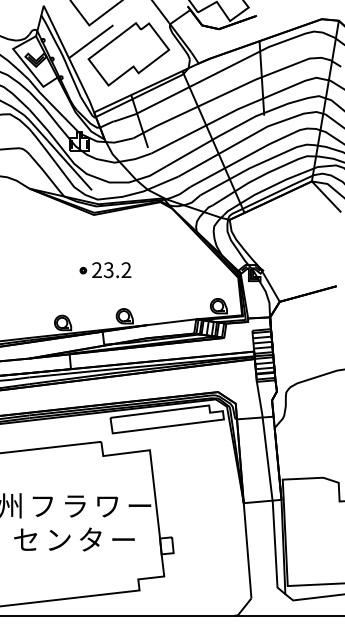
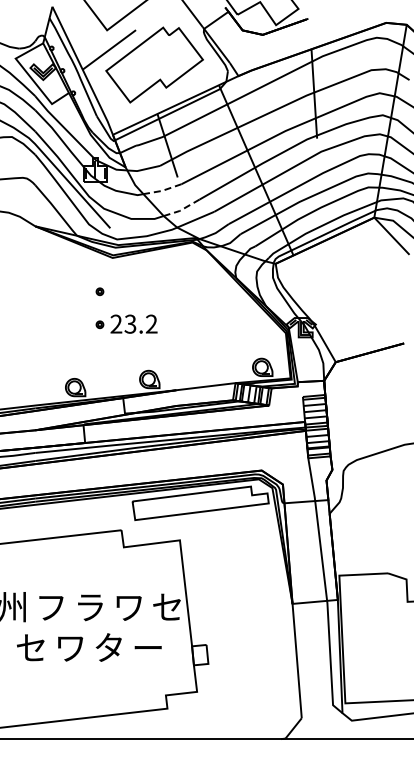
line: (135, 158) -> (162, 190), solid -> dashed
line: (152, 174) -> (182, 209), solid -> dashed
part: (82, 242) -> (99, 291), added
text: (139, 505) -> (167, 606), ー -> セ
text: (59, 540) -> (71, 648), ン -> ワ

